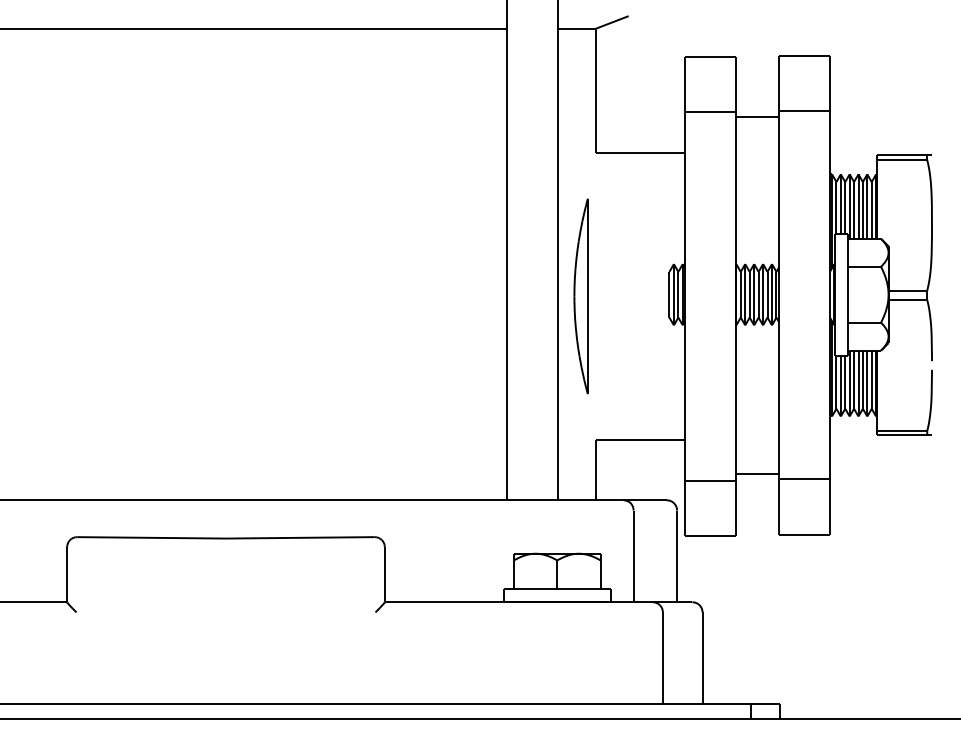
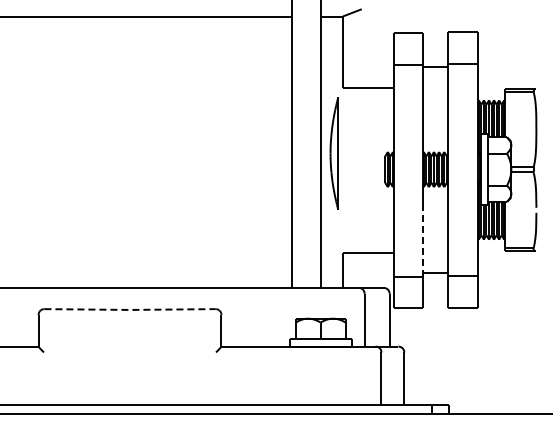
part: (579, 296) -> (333, 153), moved
line: (735, 416) -> (423, 239), solid -> dashed
line: (226, 537) -> (130, 309), solid -> dashed

